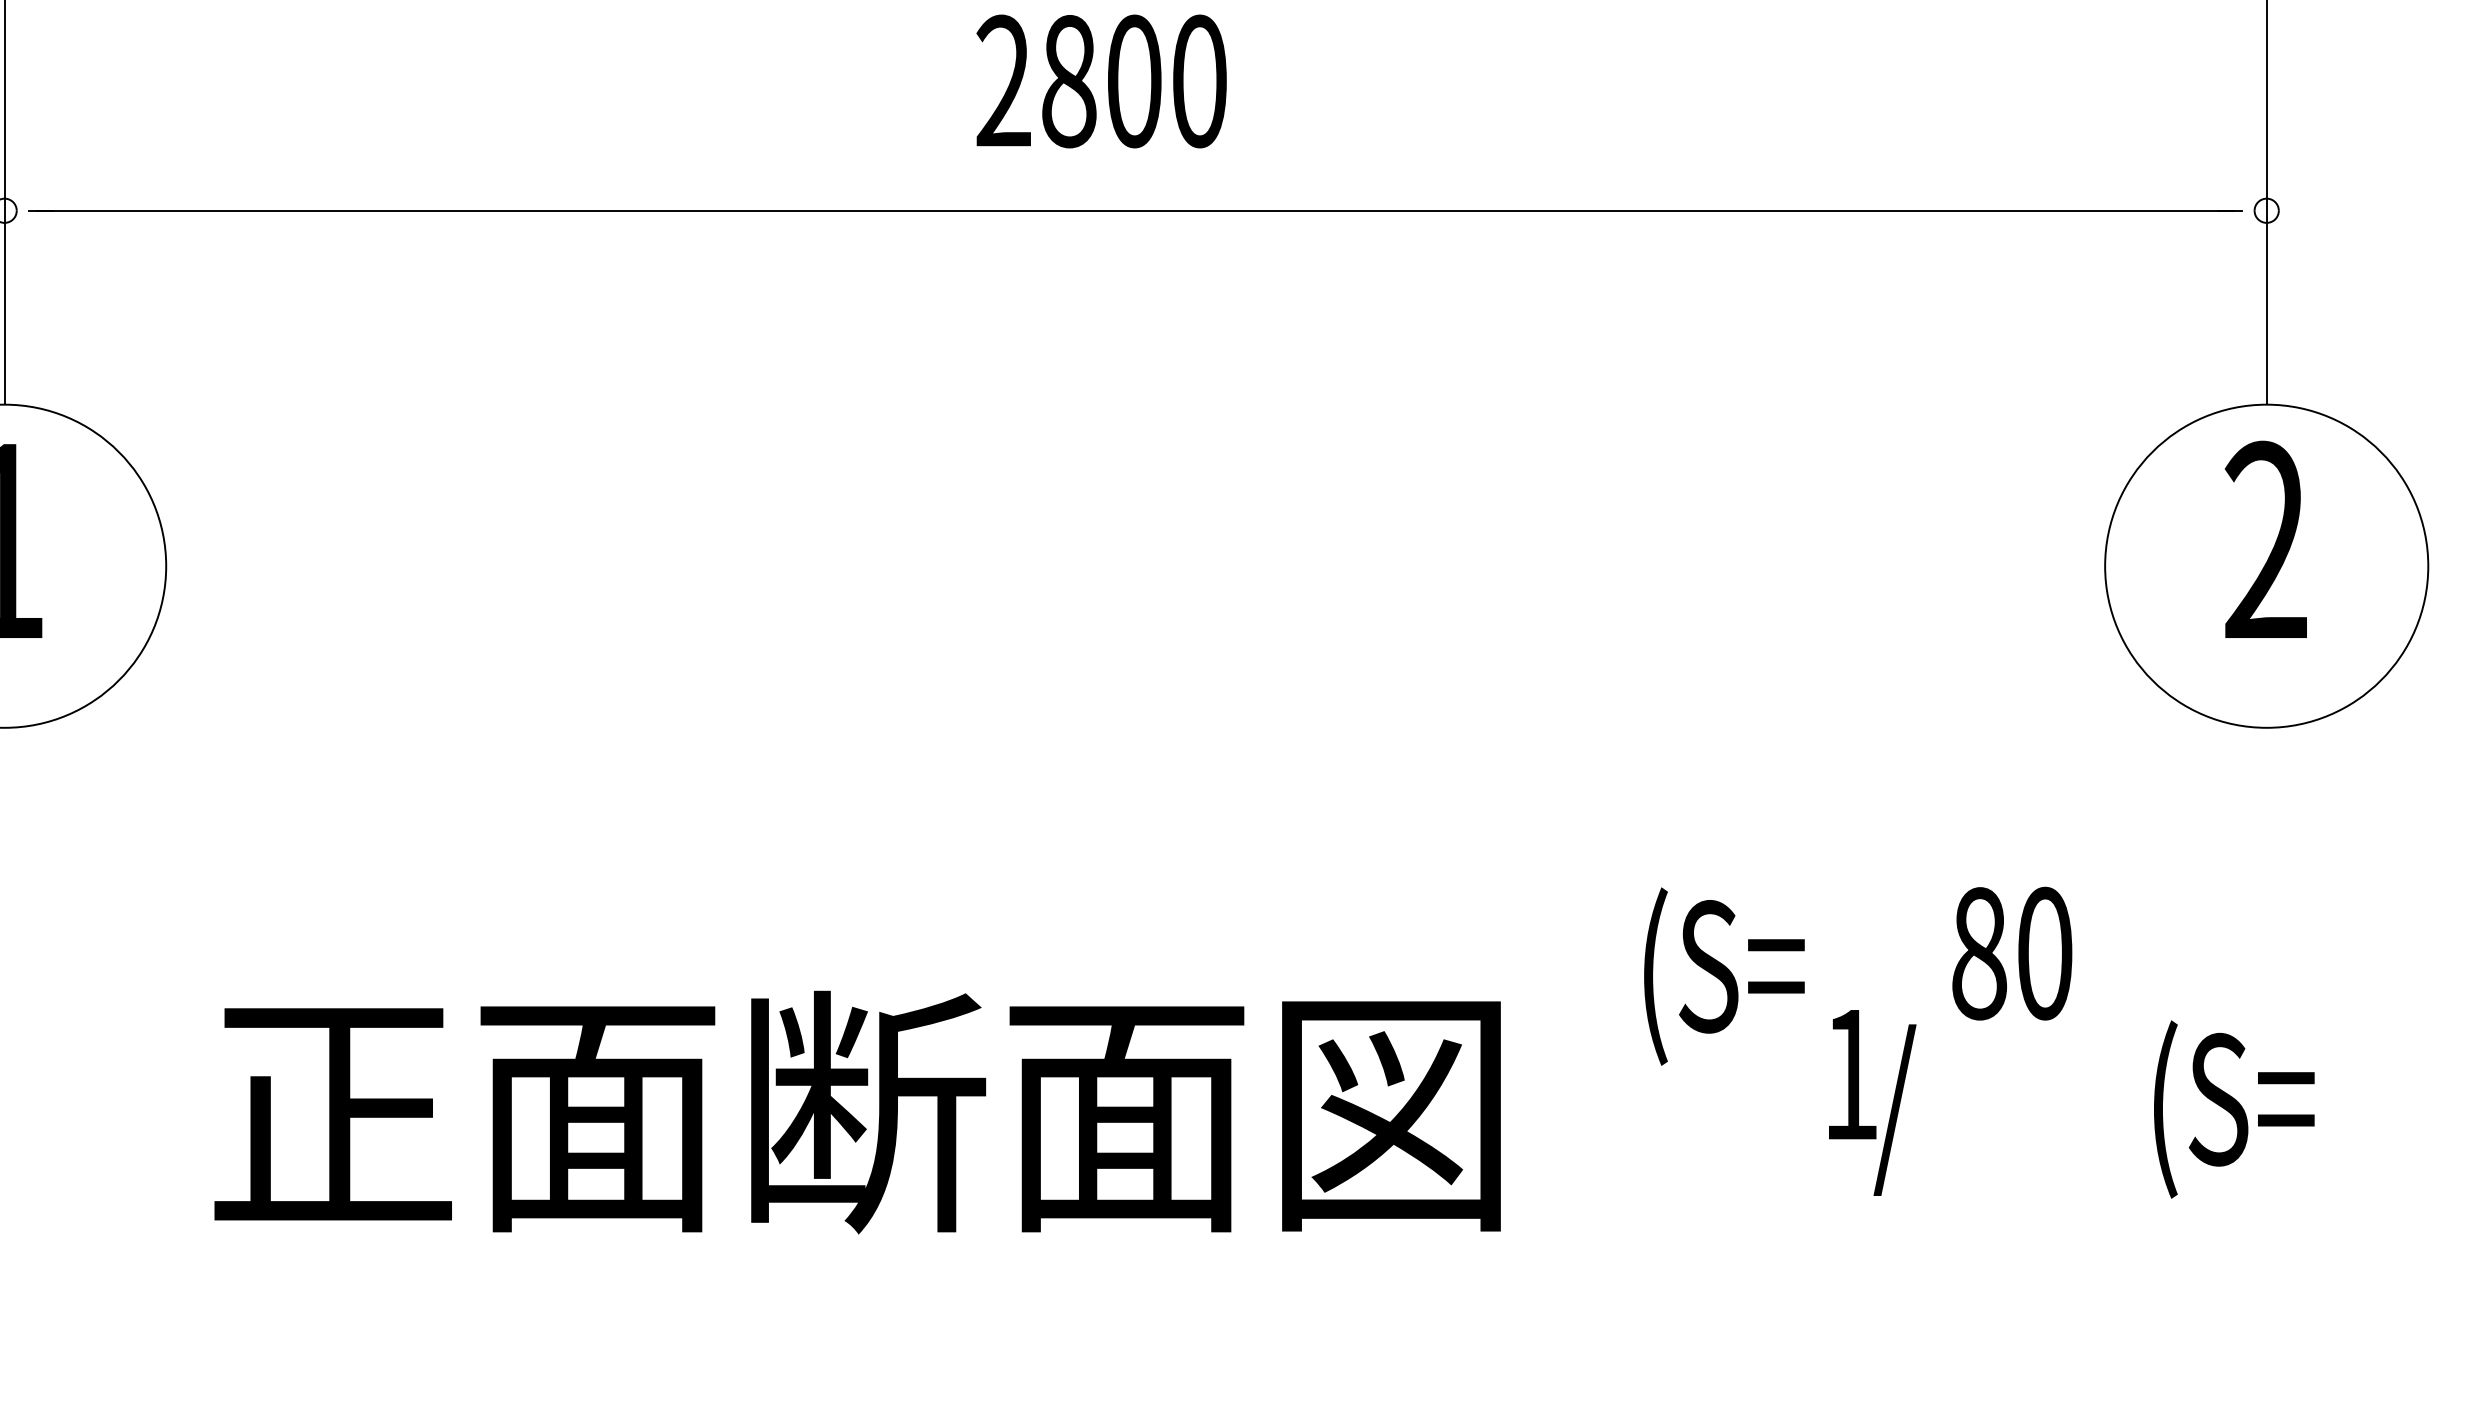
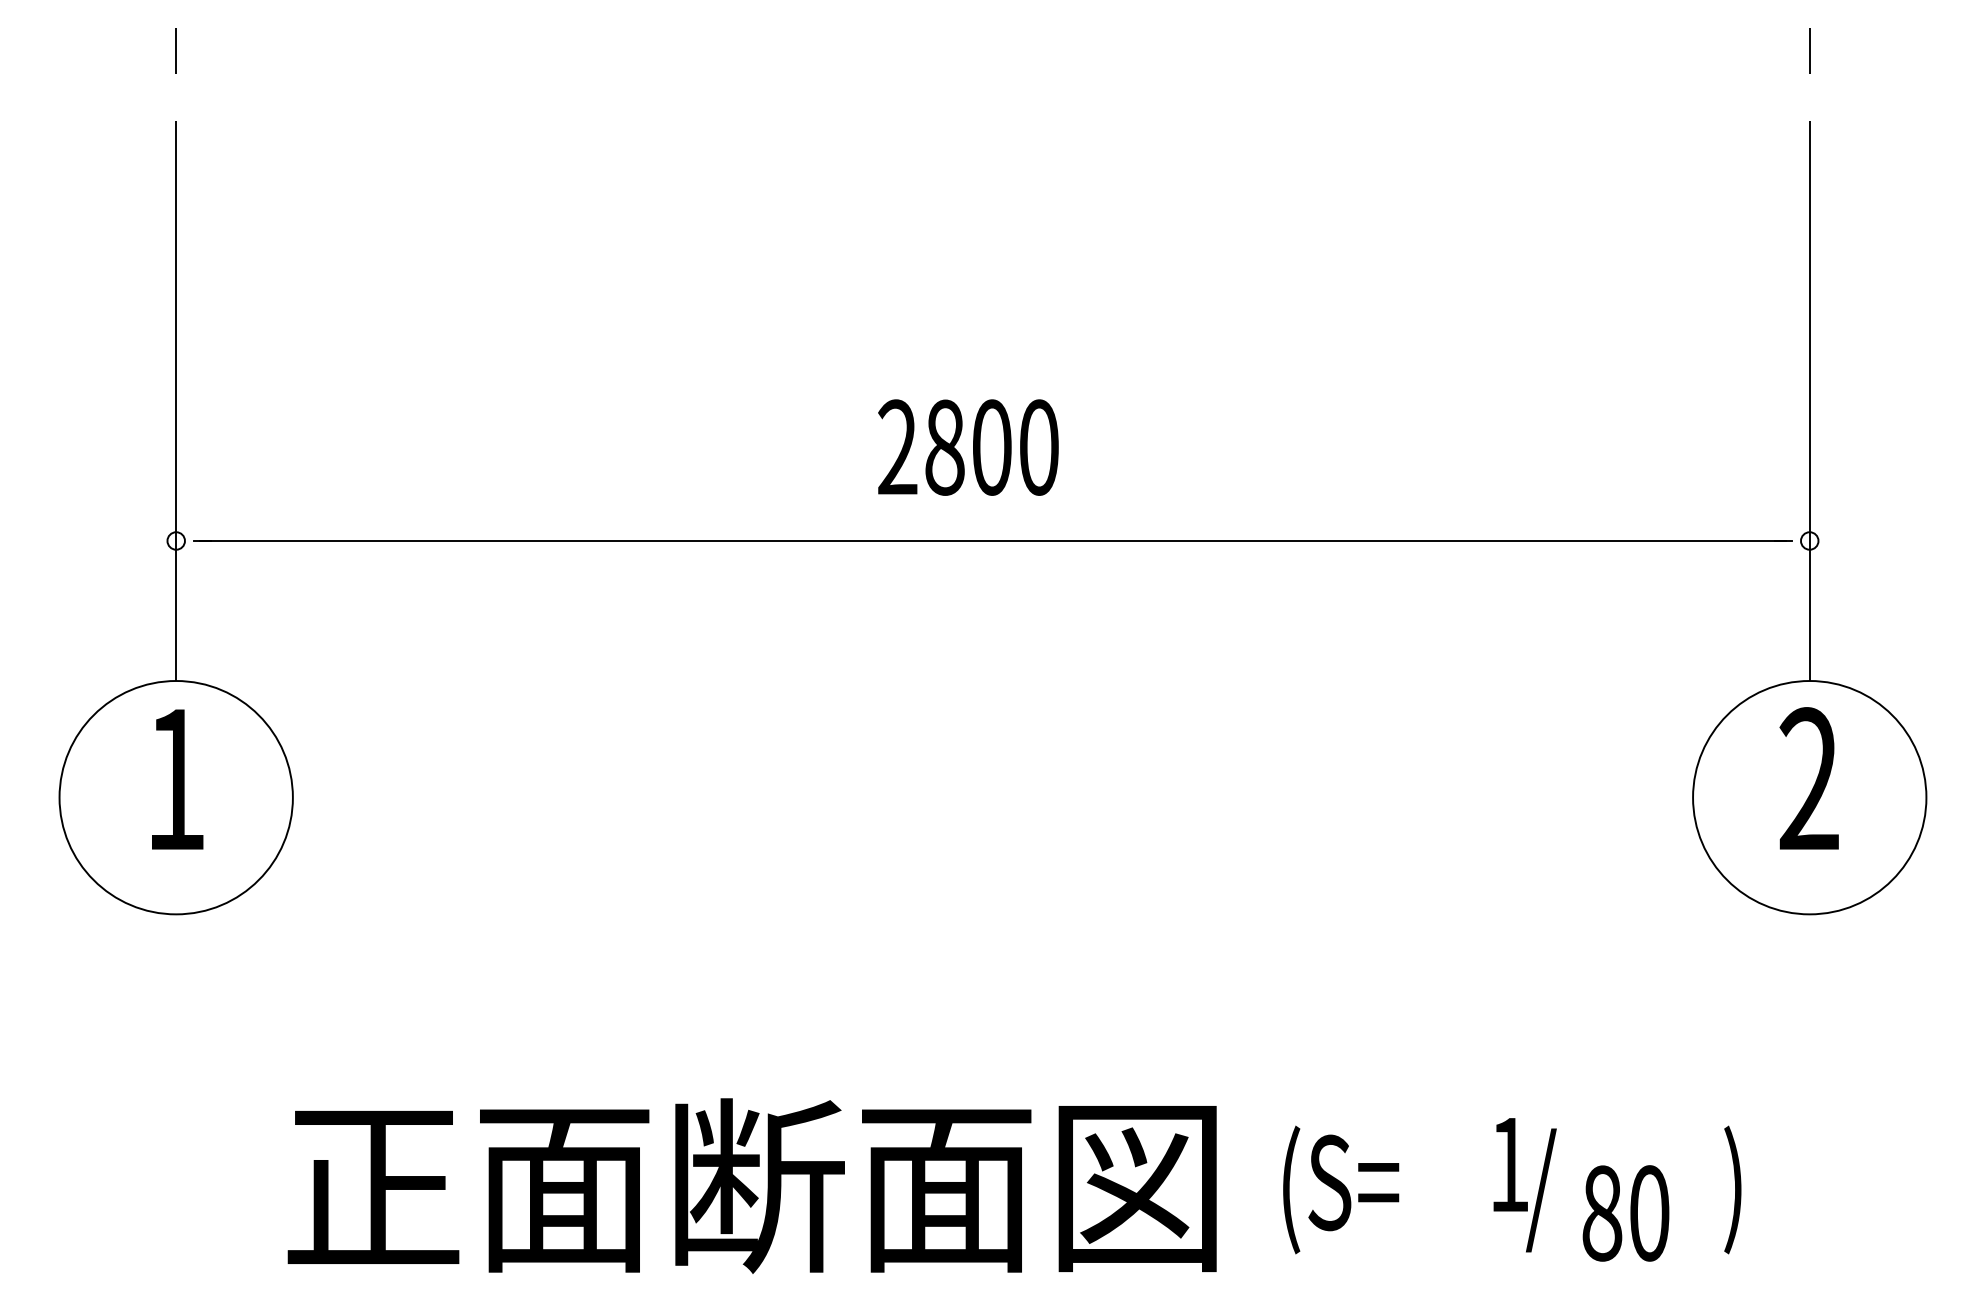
text: (2011, 953) -> (1625, 1213), moved
text: (1724, 975) -> (1341, 1189), moved
text: (2231, 1108) -> (1784, 1189), (S= -> )
text: (856, 1111) -> (751, 1185), moved

